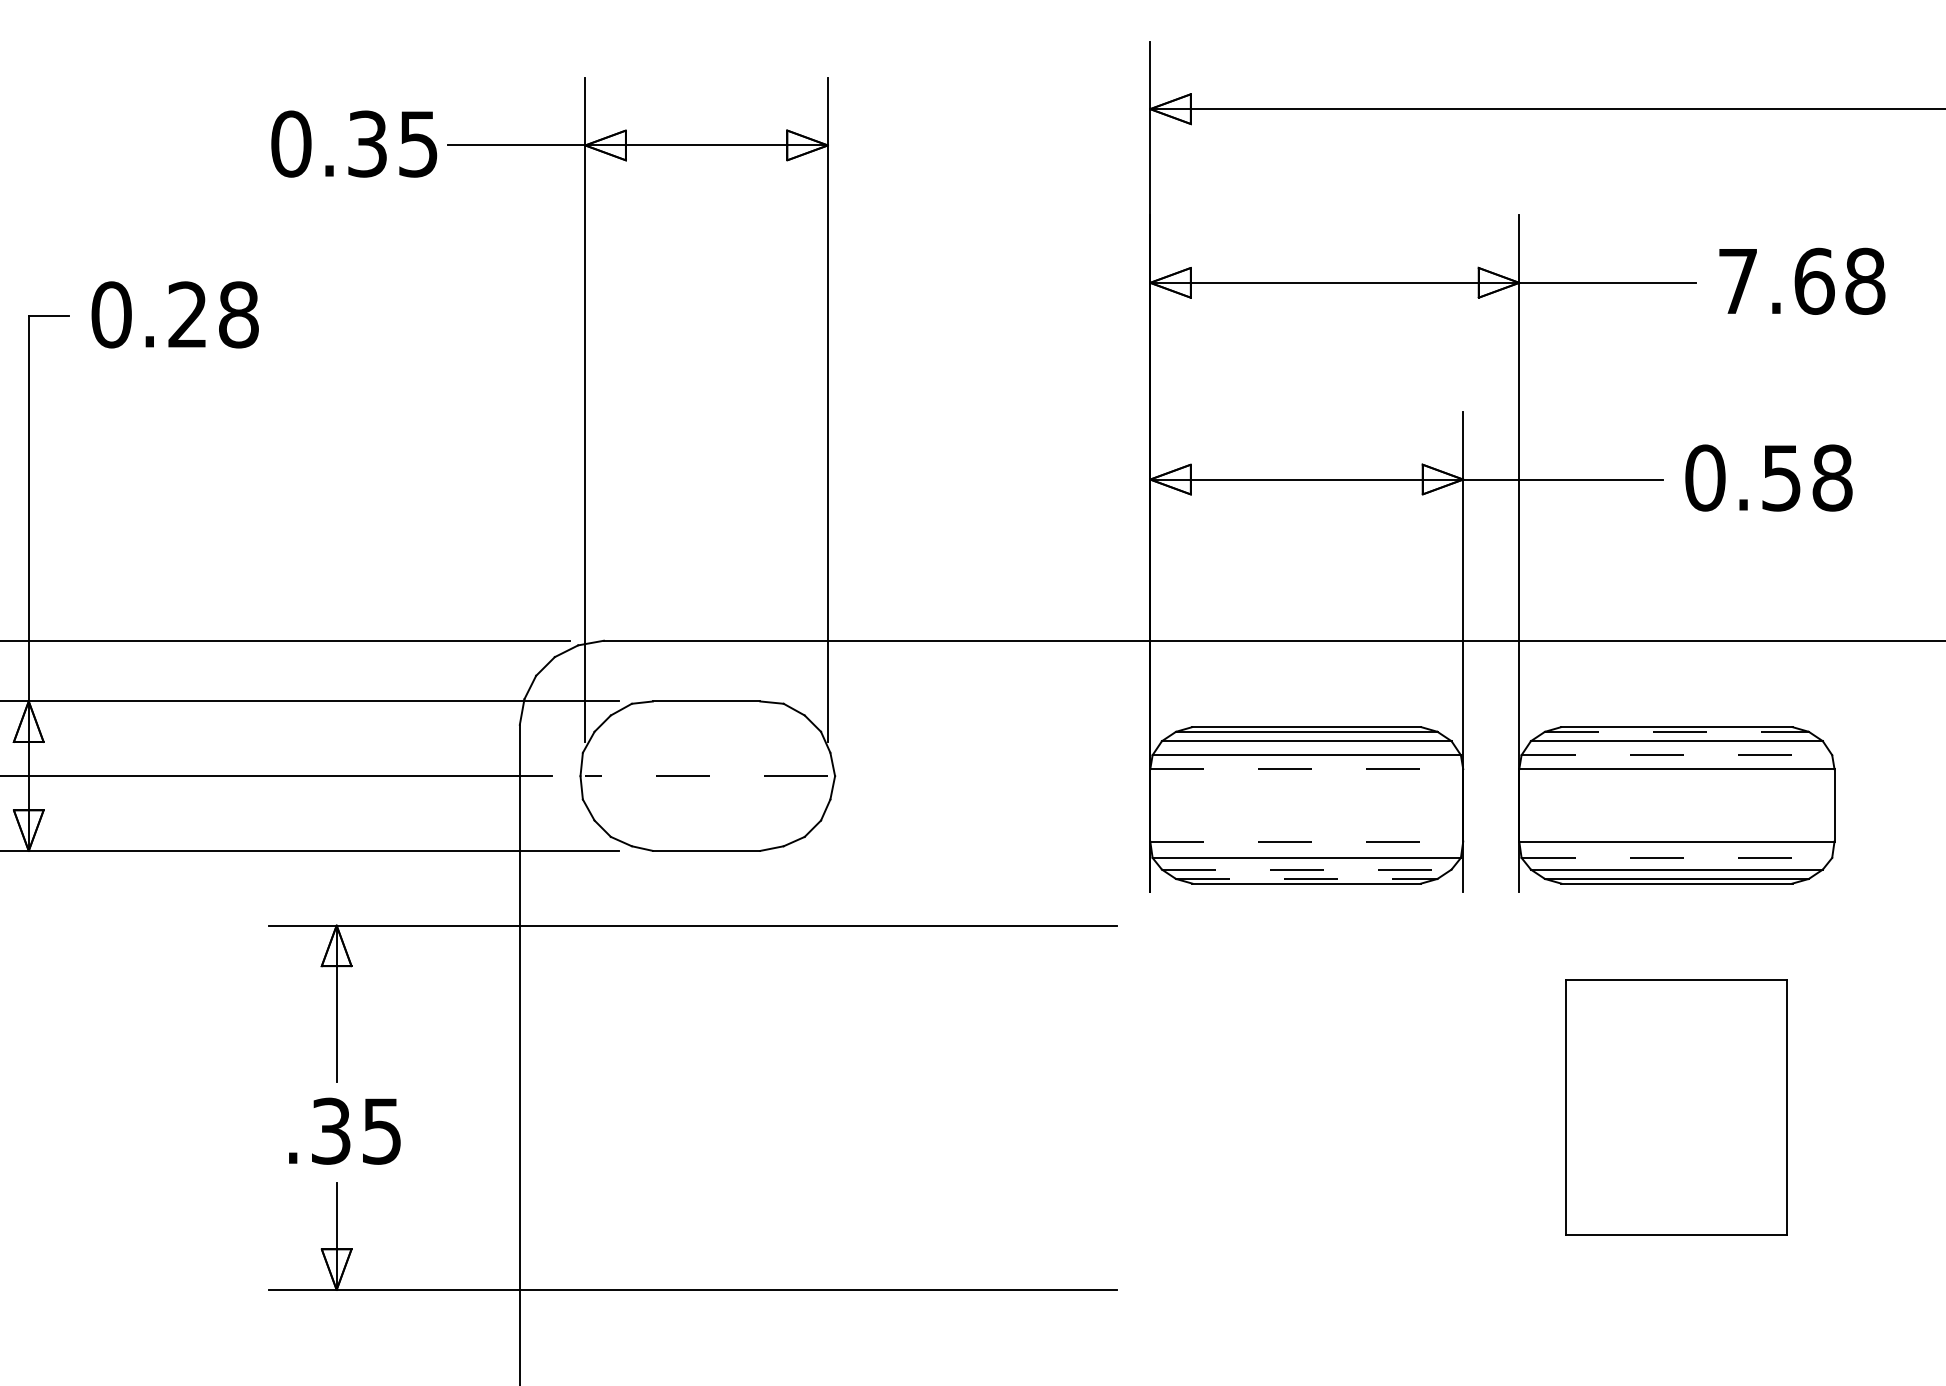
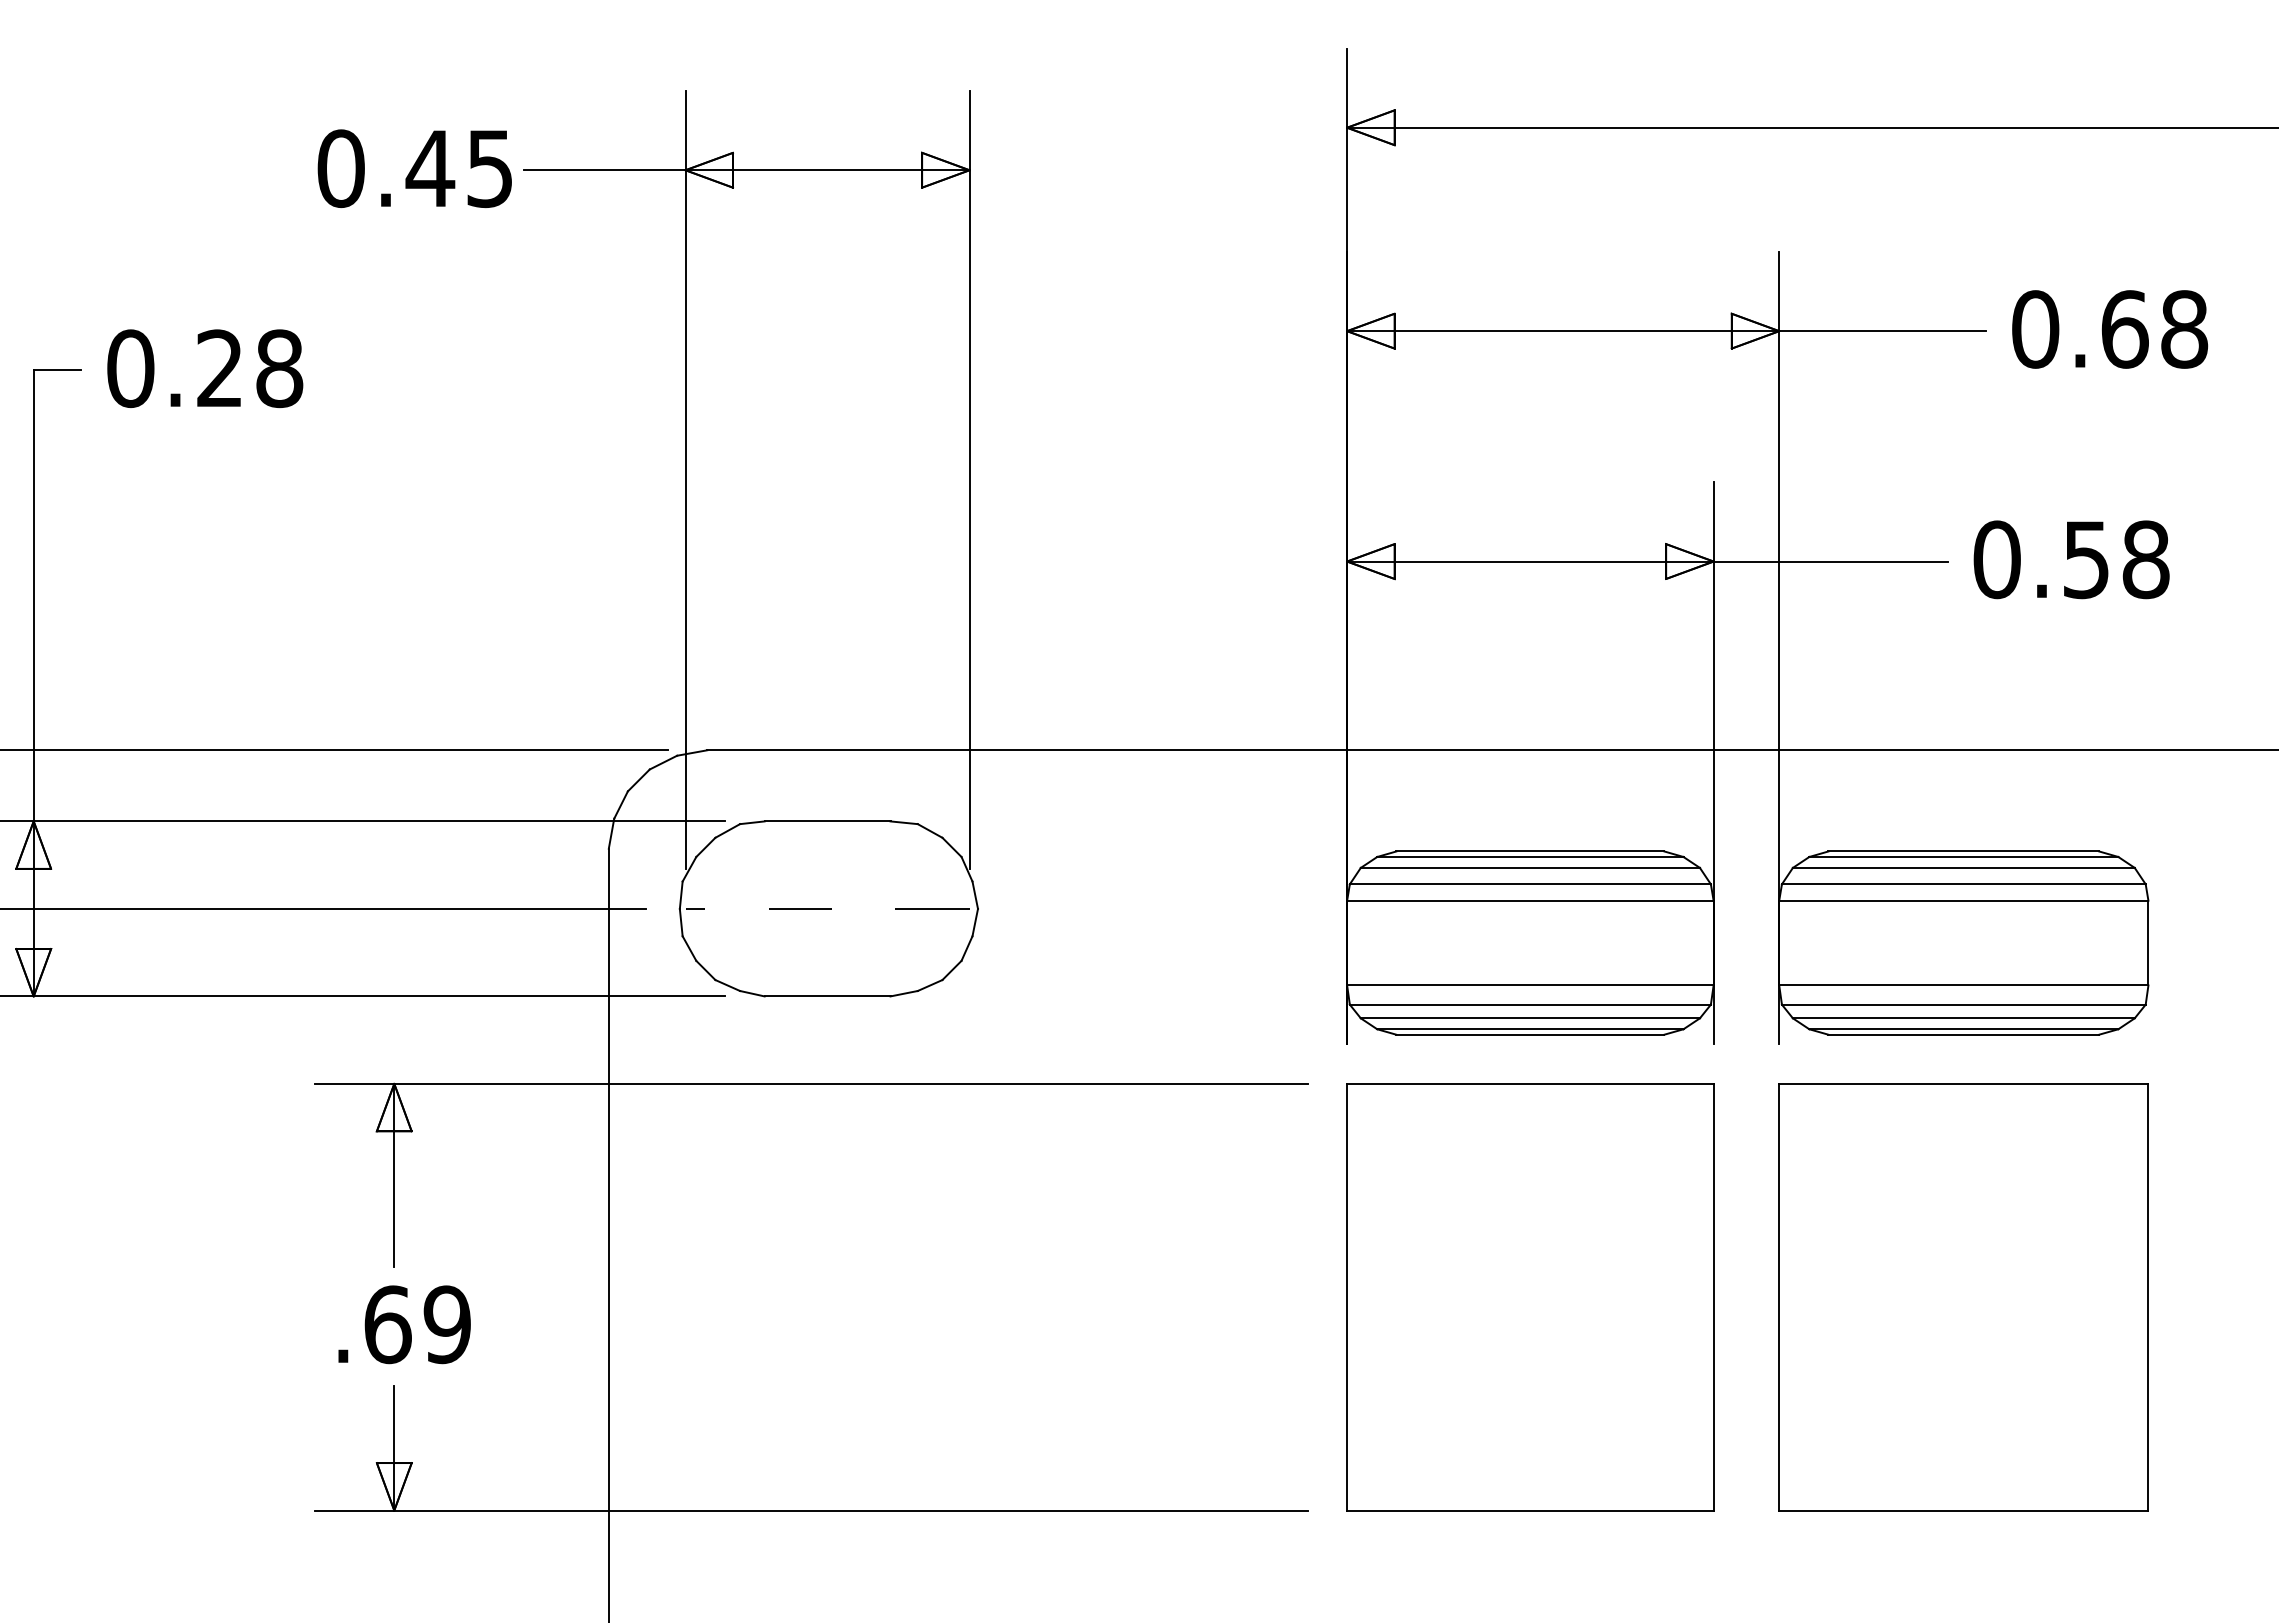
text: (367, 143) -> (430, 168), 0.35 -> 0.45
text: (1738, 281) -> (2035, 329), 7.68 -> 0.68
line: (1676, 731) -> (1963, 856), dashed -> solid
line: (1676, 755) -> (1963, 884), dashed -> solid
line: (1306, 768) -> (1530, 900), dashed -> solid
line: (1306, 841) -> (1530, 985), dashed -> solid
line: (1676, 857) -> (1963, 1004), dashed -> solid
line: (1306, 869) -> (1530, 1018), dashed -> solid
line: (1306, 879) -> (1530, 1029), dashed -> solid
part: (1306, 1107) -> (1530, 1297), added
part: (1676, 1107) -> (1963, 1297), size x1.43
text: (356, 1131) -> (417, 1324), .35 -> .69

